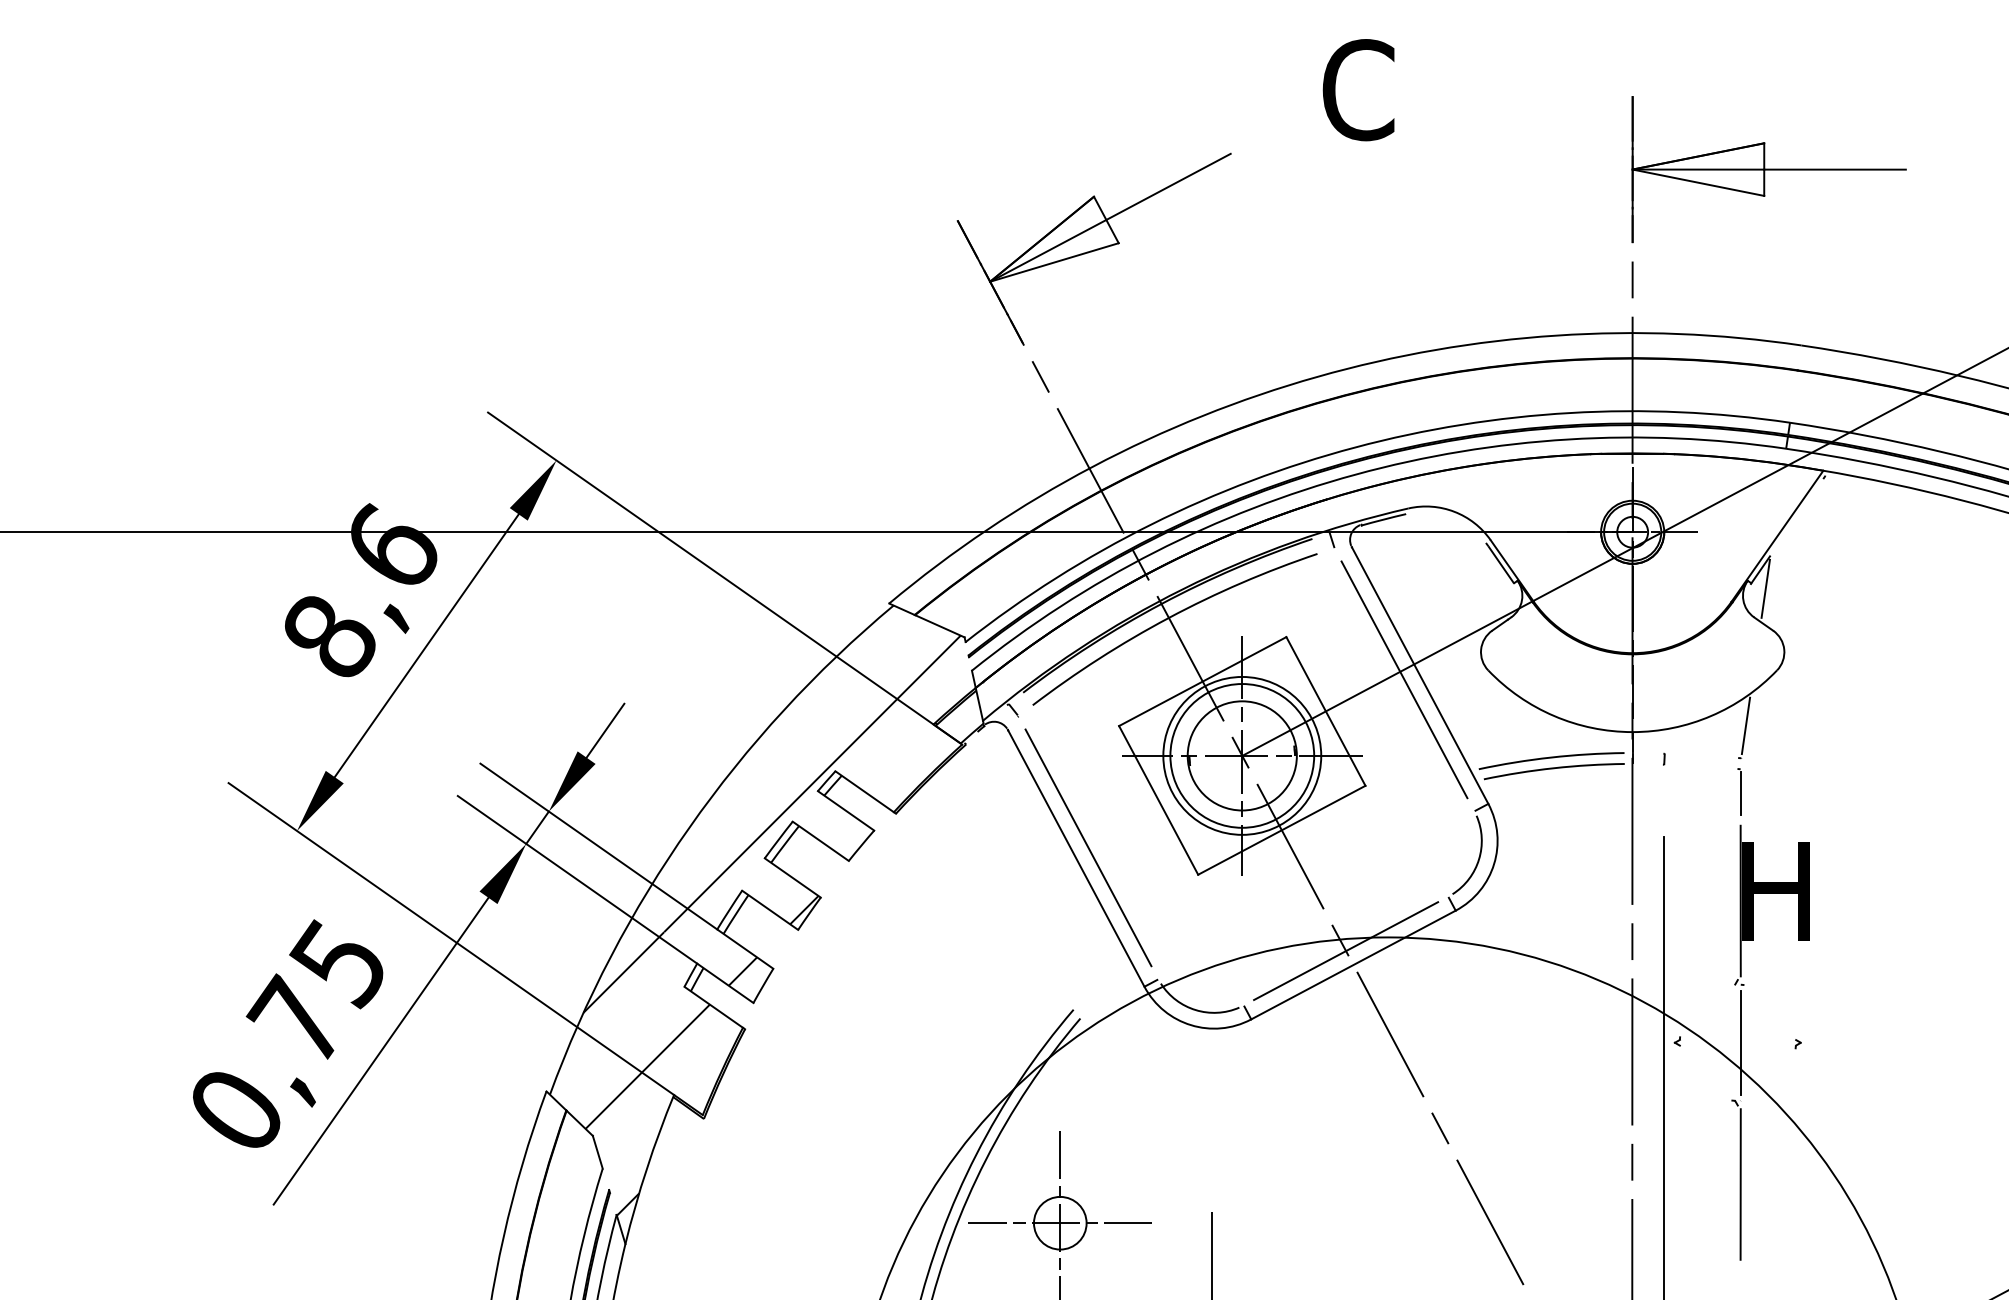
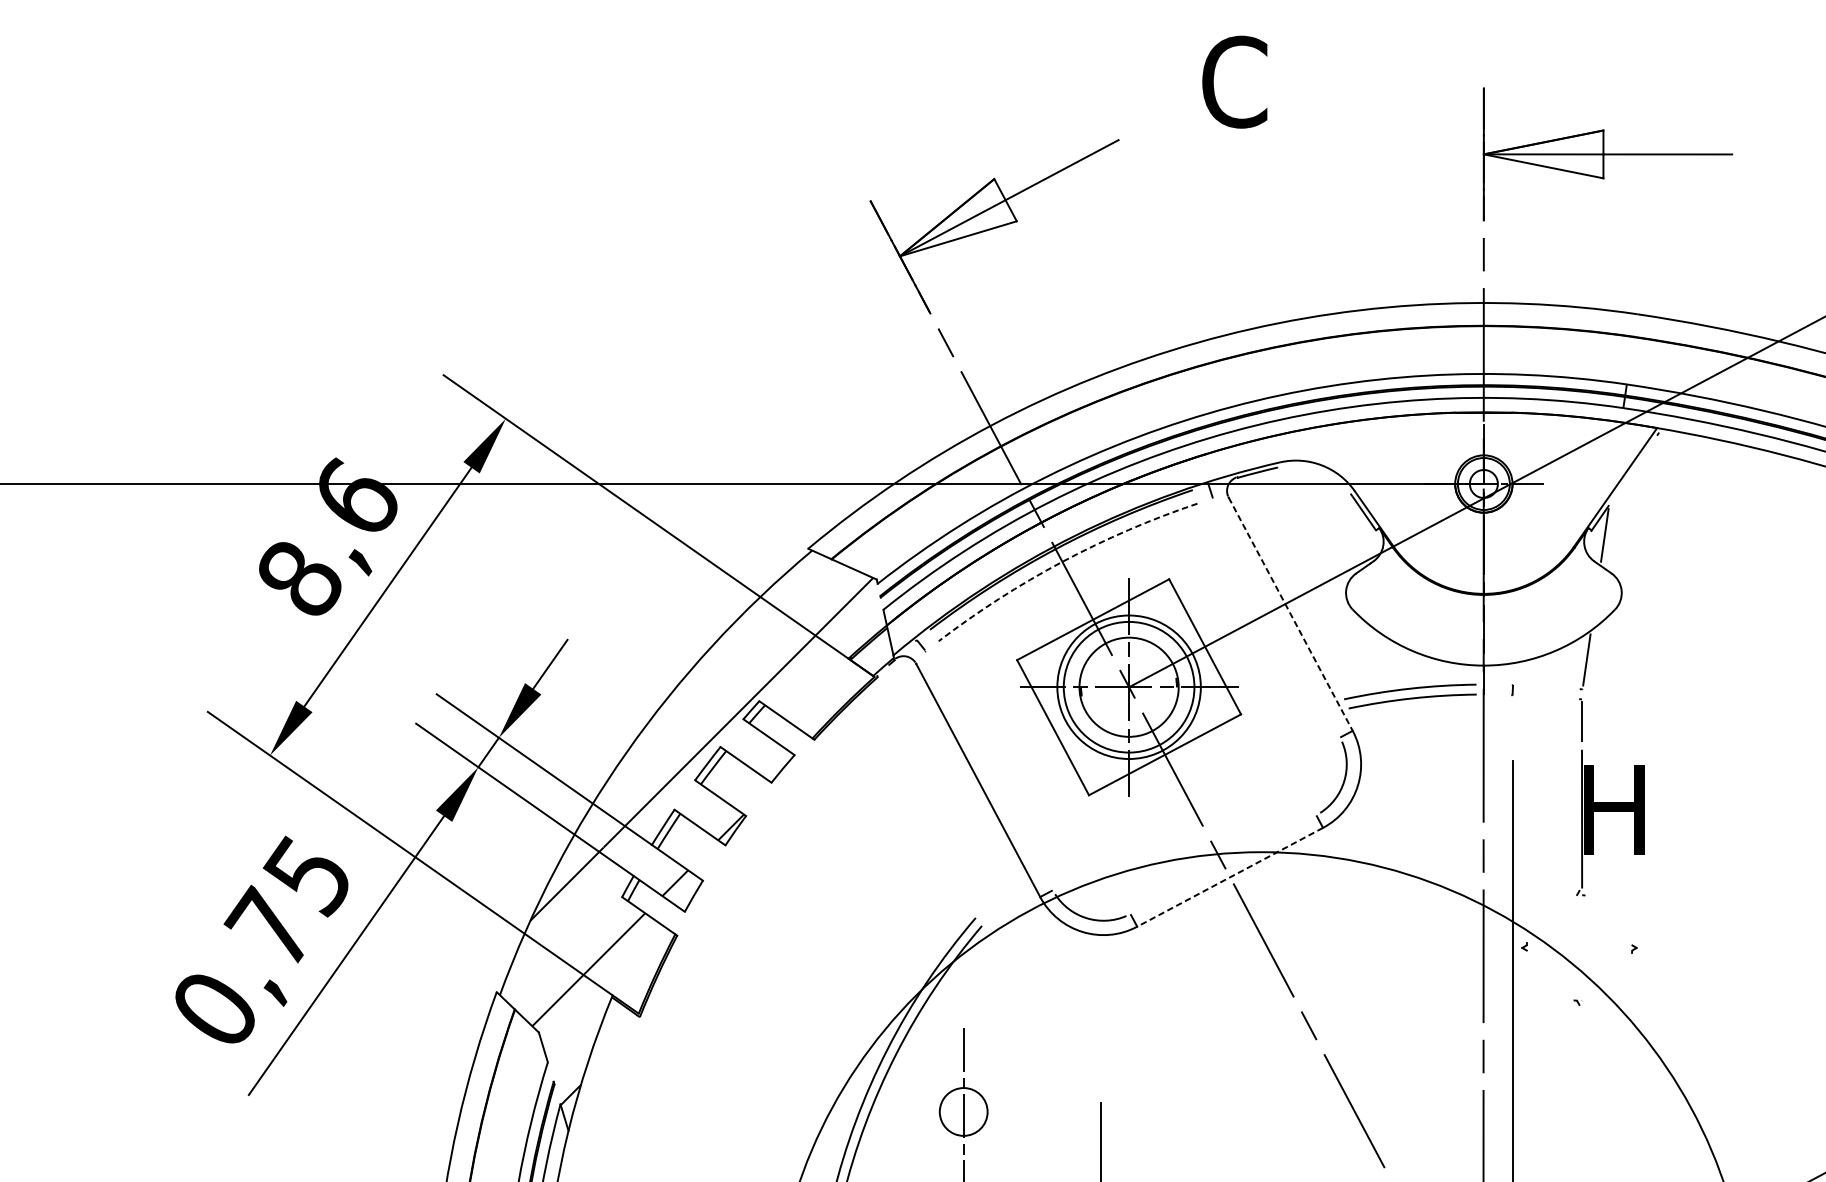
arc: (1168, 617) -> (1062, 561), solid -> dashed
line: (1420, 676) -> (1291, 615), solid -> dashed
line: (1404, 679) -> (1276, 617), removed
line: (1088, 847) -> (989, 770), removed
line: (1346, 951) -> (1223, 865), removed
line: (1353, 965) -> (1230, 877), solid -> dashed
line: (1740, 1042) -> (1581, 947), removed
line: (1740, 1184) -> (1581, 1076), removed
line: (1060, 1223) -> (963, 1112), removed

